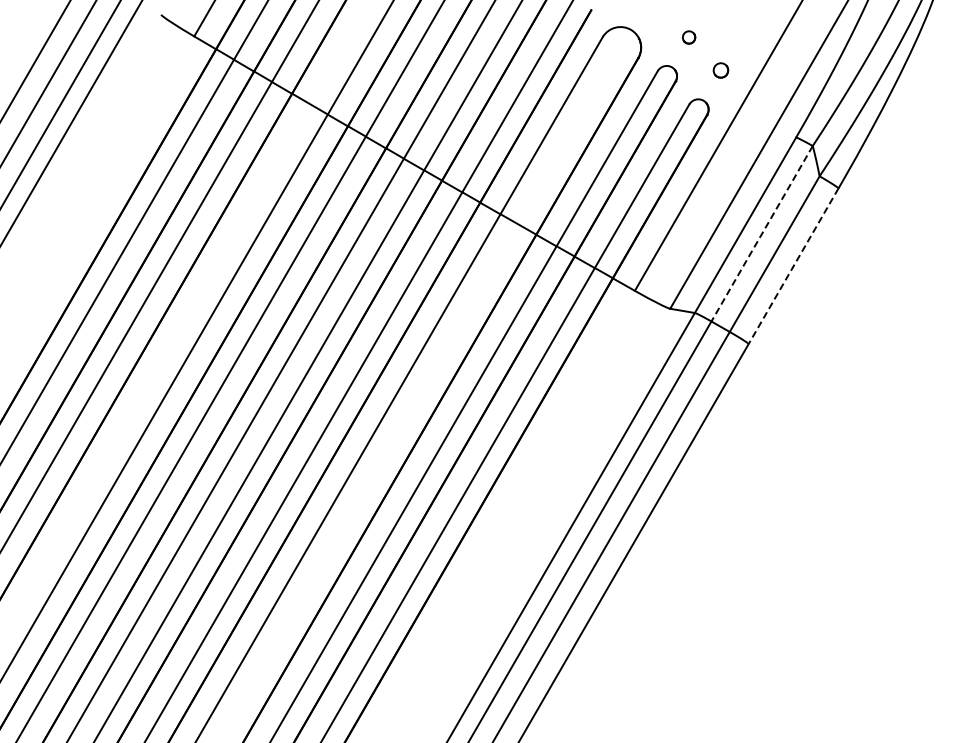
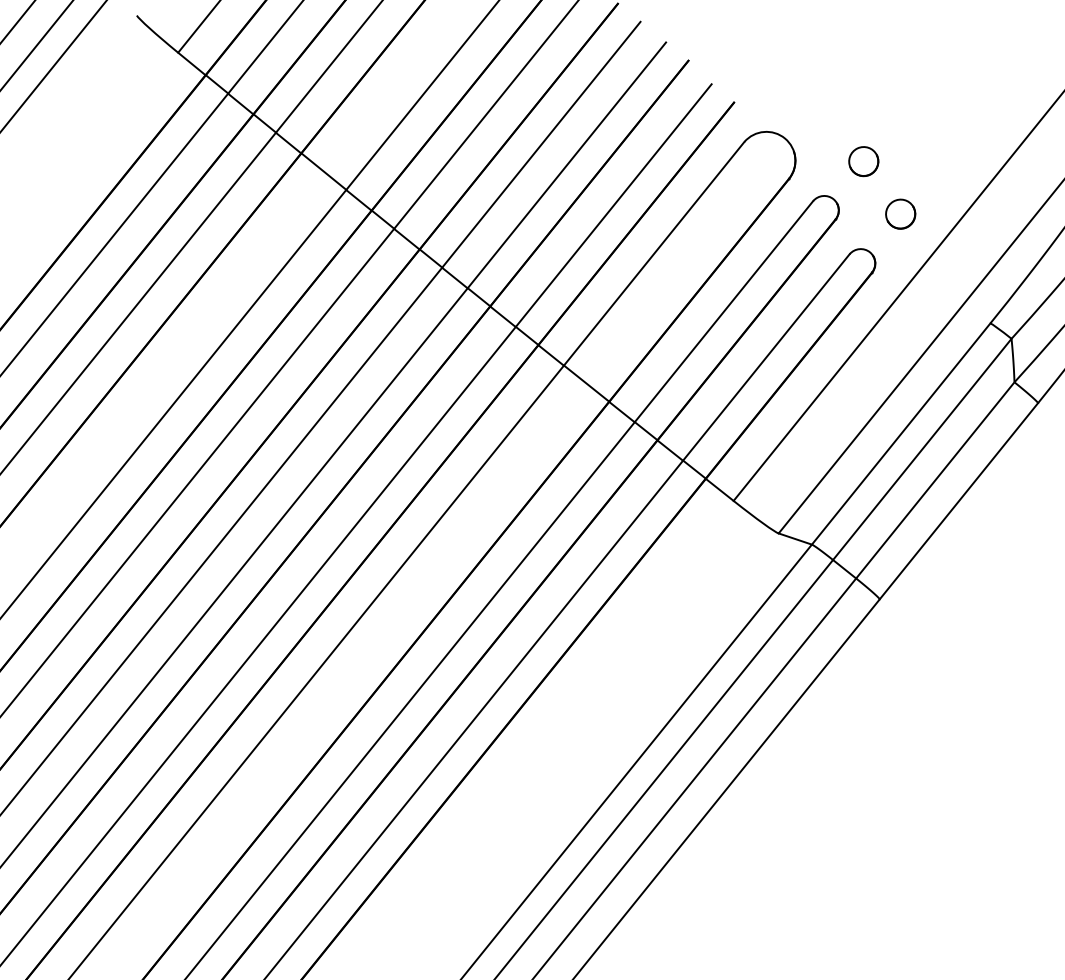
part: (688, 37) -> (862, 161), size x1.67
part: (720, 70) -> (900, 214), size x1.43
line: (761, 234) -> (921, 450), dashed -> solid
line: (793, 266) -> (958, 501), dashed -> solid

